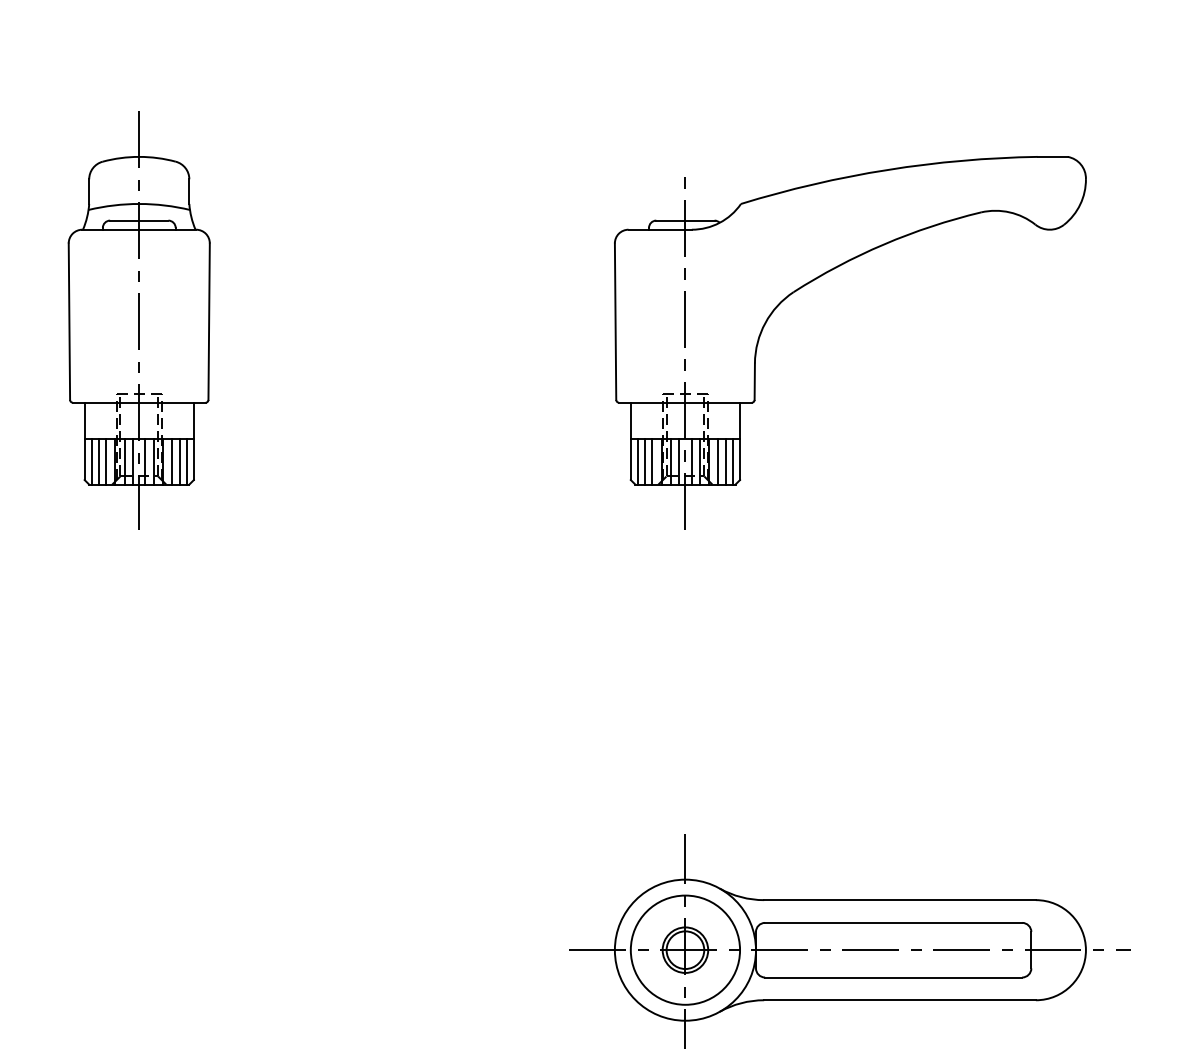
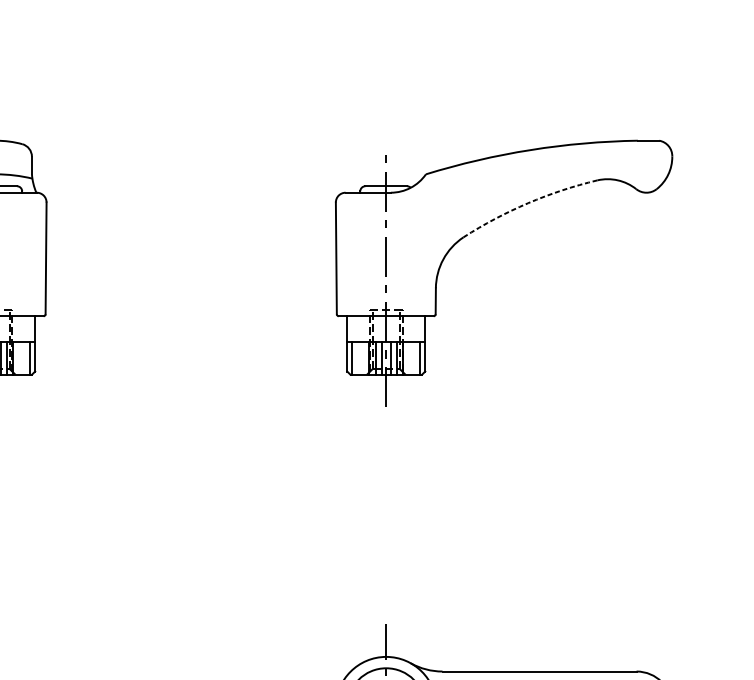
arc: (884, 244) -> (528, 203), solid -> dashed
line: (172, 461) -> (19, 358), removed
line: (179, 461) -> (24, 358), removed
line: (644, 461) -> (357, 358), removed
line: (652, 461) -> (362, 358), removed
line: (718, 461) -> (409, 358), removed
line: (726, 461) -> (415, 358), removed

